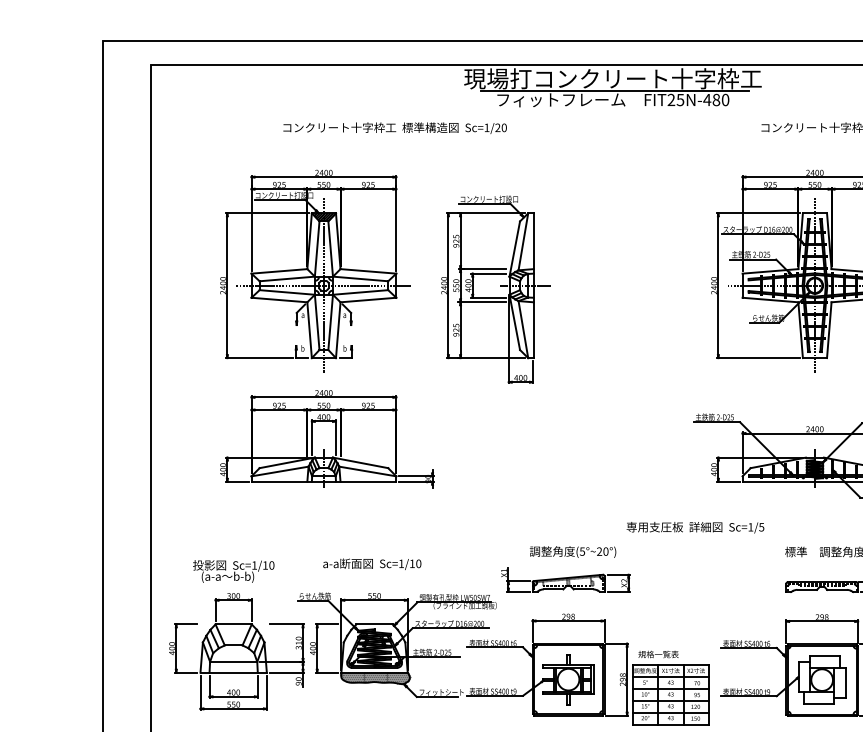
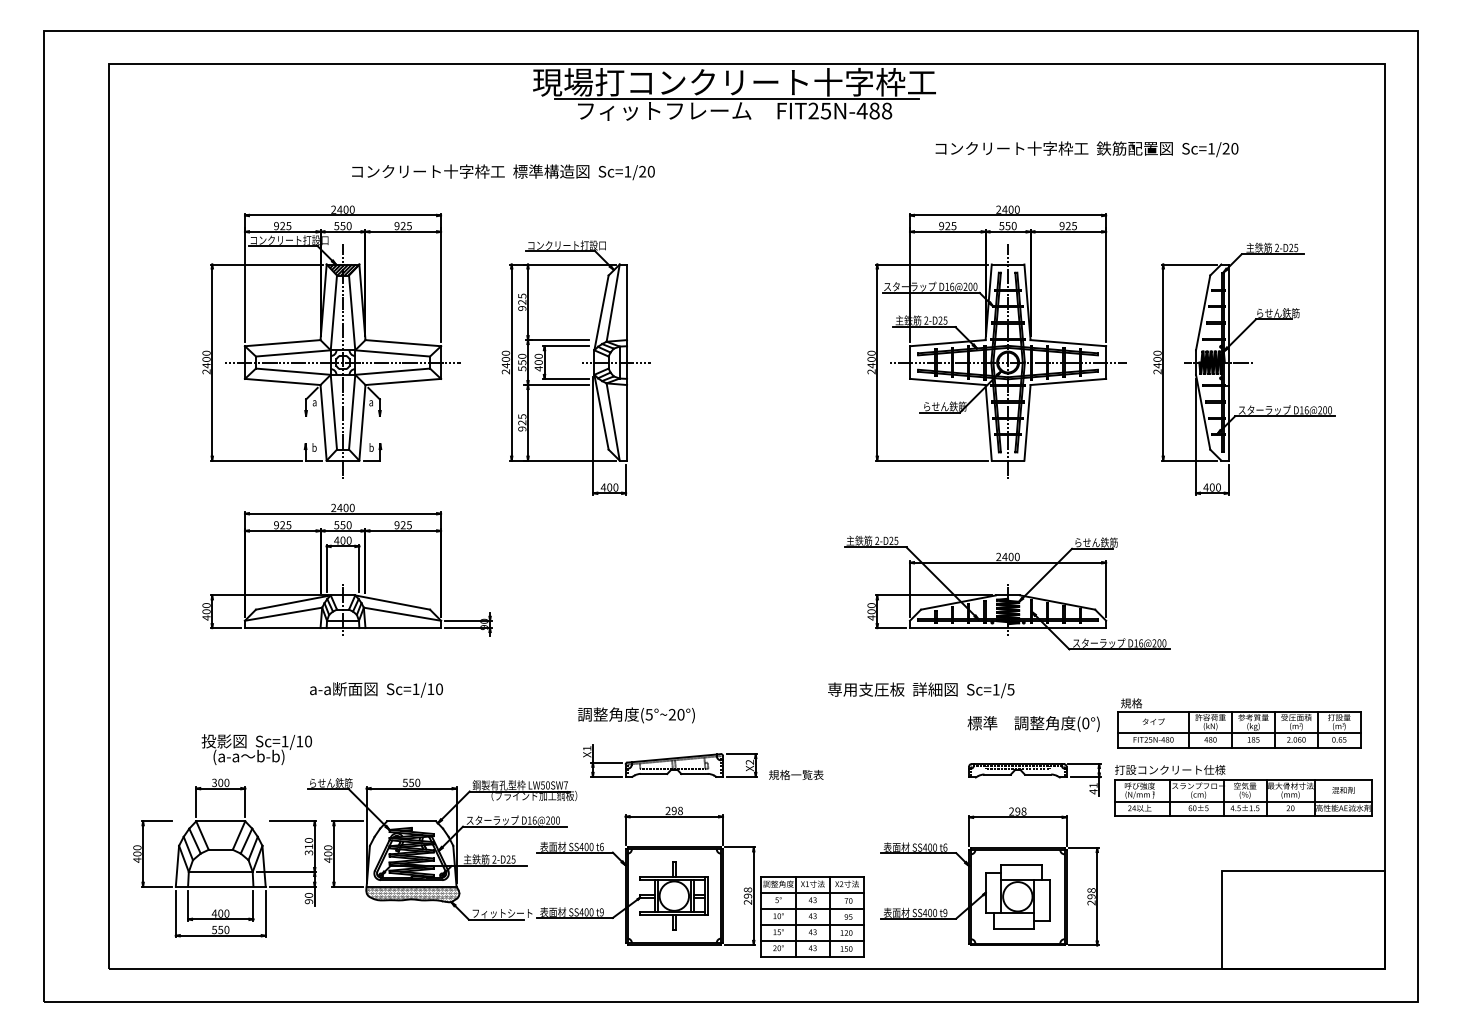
text: (725, 100) -> (887, 111), FIT25N-480 -> FIT25N-488
text: (395, 128) -> (503, 172), moved
text: (695, 527) -> (921, 690), moved
text: (572, 552) -> (635, 715), moved
text: (372, 564) -> (376, 689), moved
text: (233, 571) -> (256, 749), moved
text: (658, 654) -> (796, 774), moved

